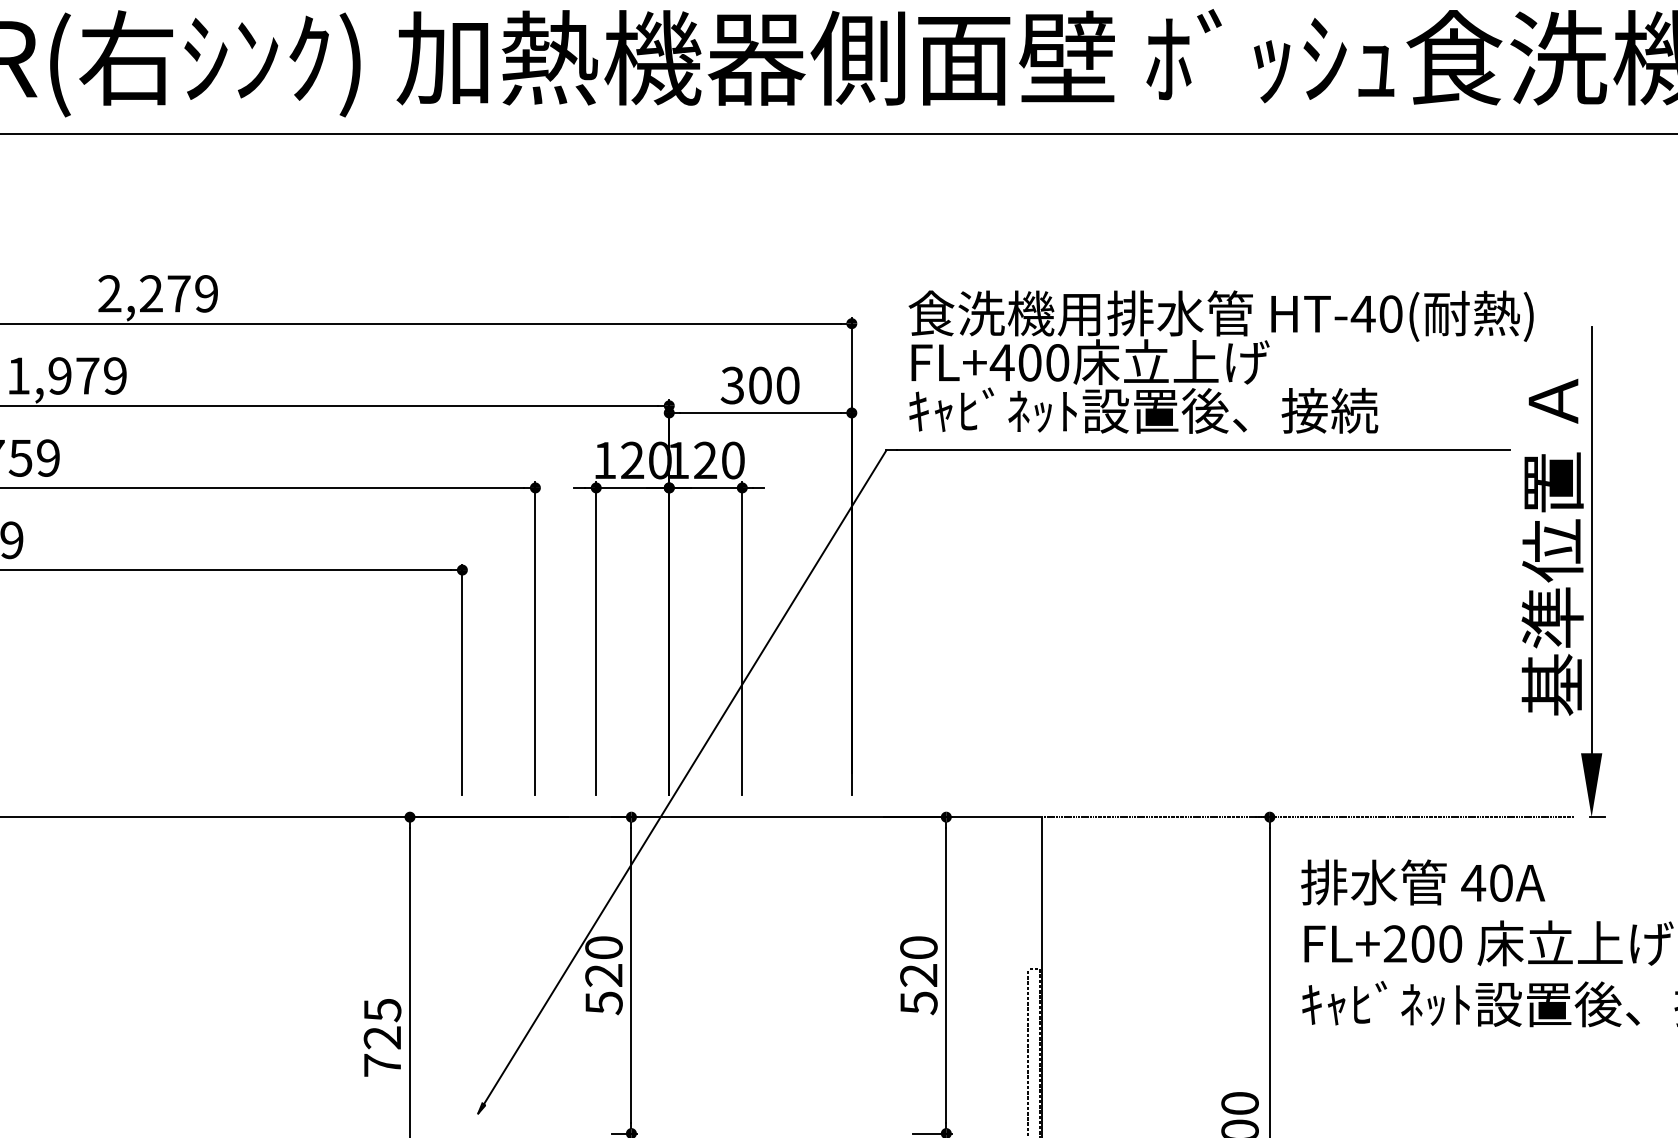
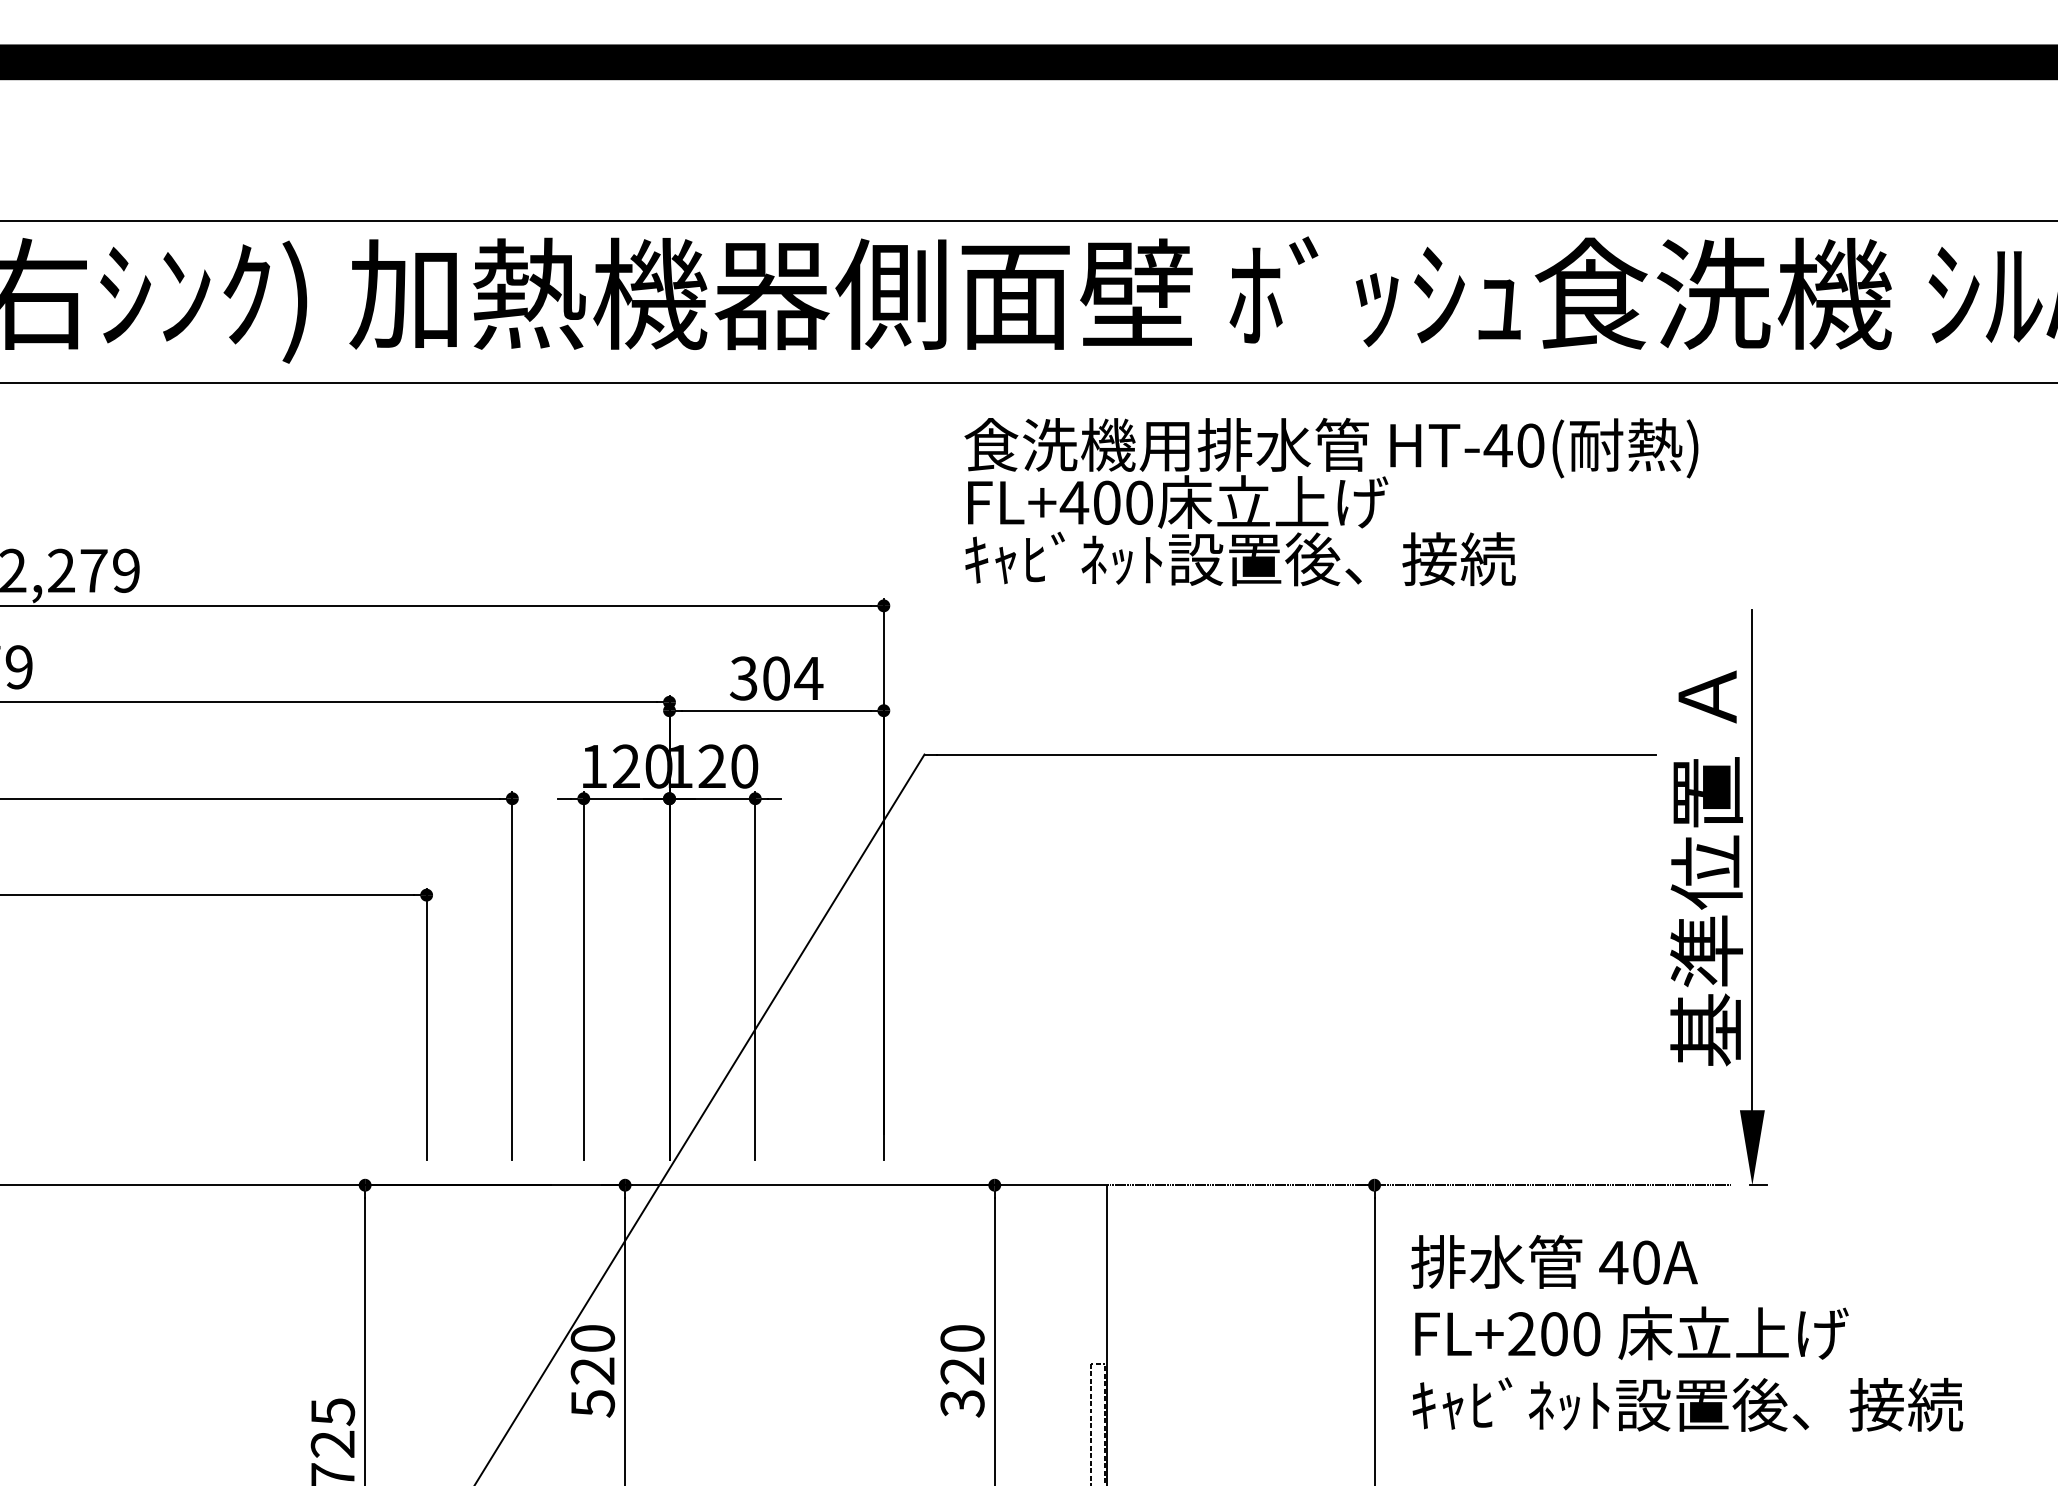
text: (1221, 362) -> (1331, 502), moved
text: (787, 385) -> (808, 678), 300 -> 304
text: (918, 1003) -> (962, 1403), 520 -> 320

